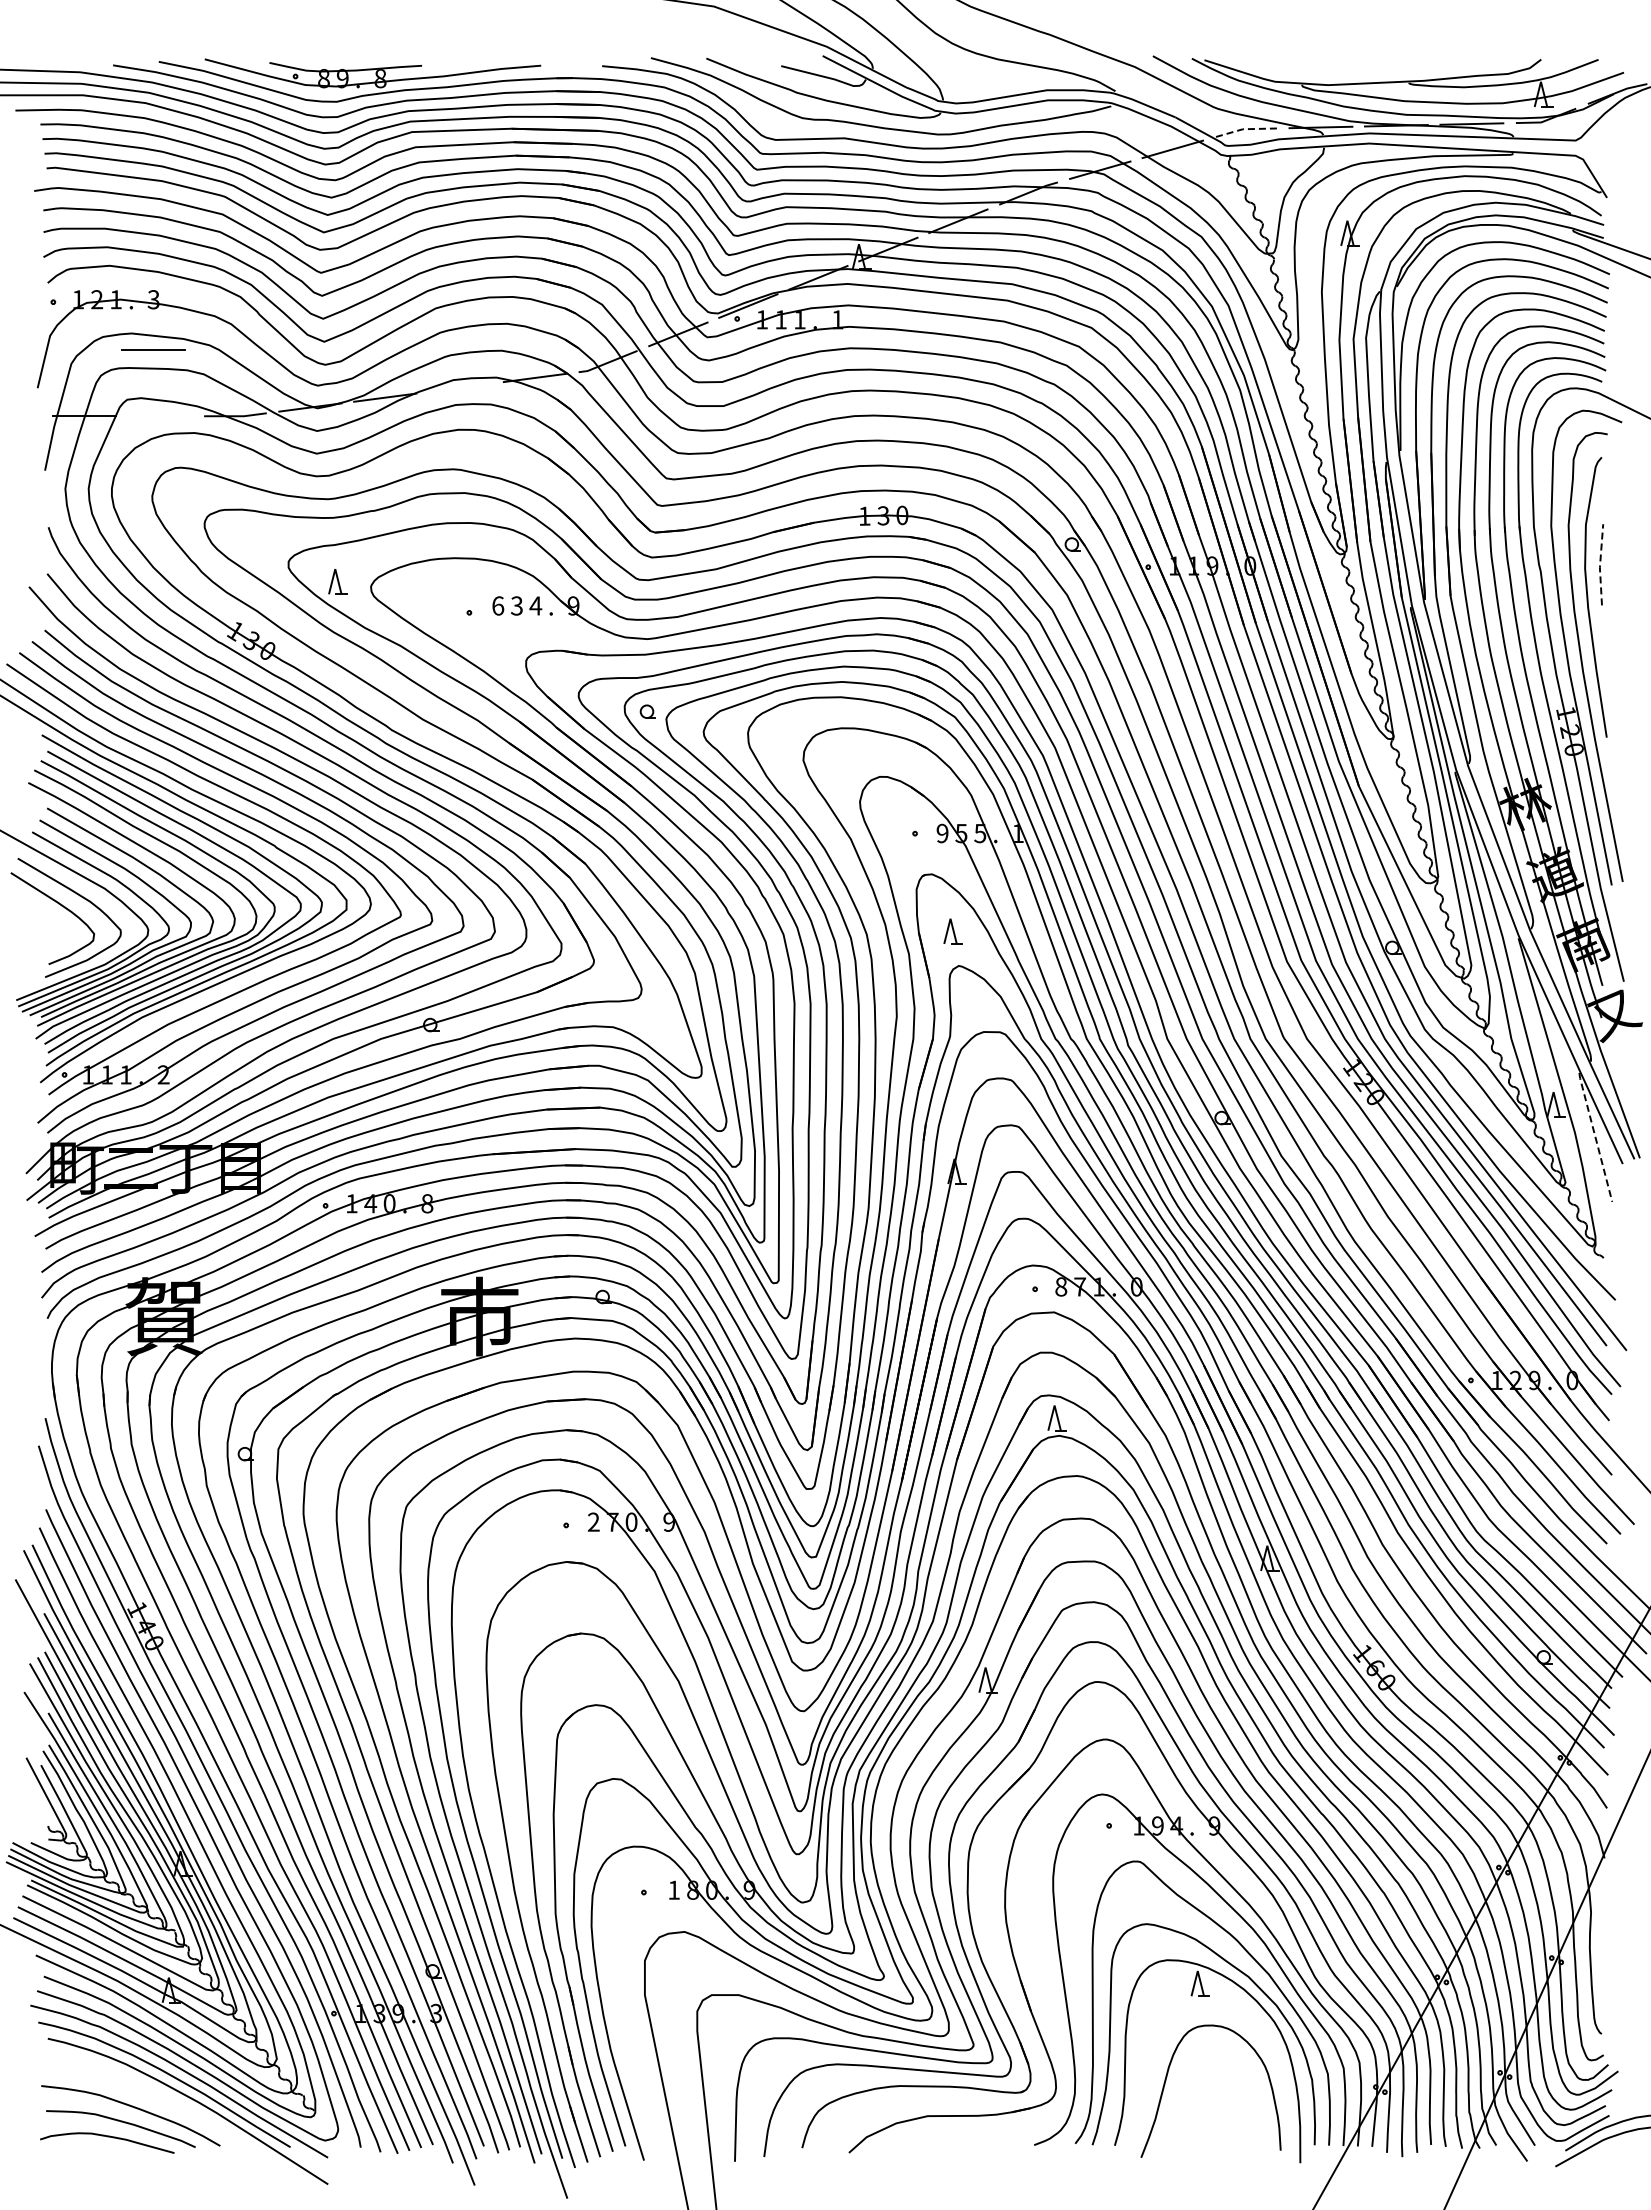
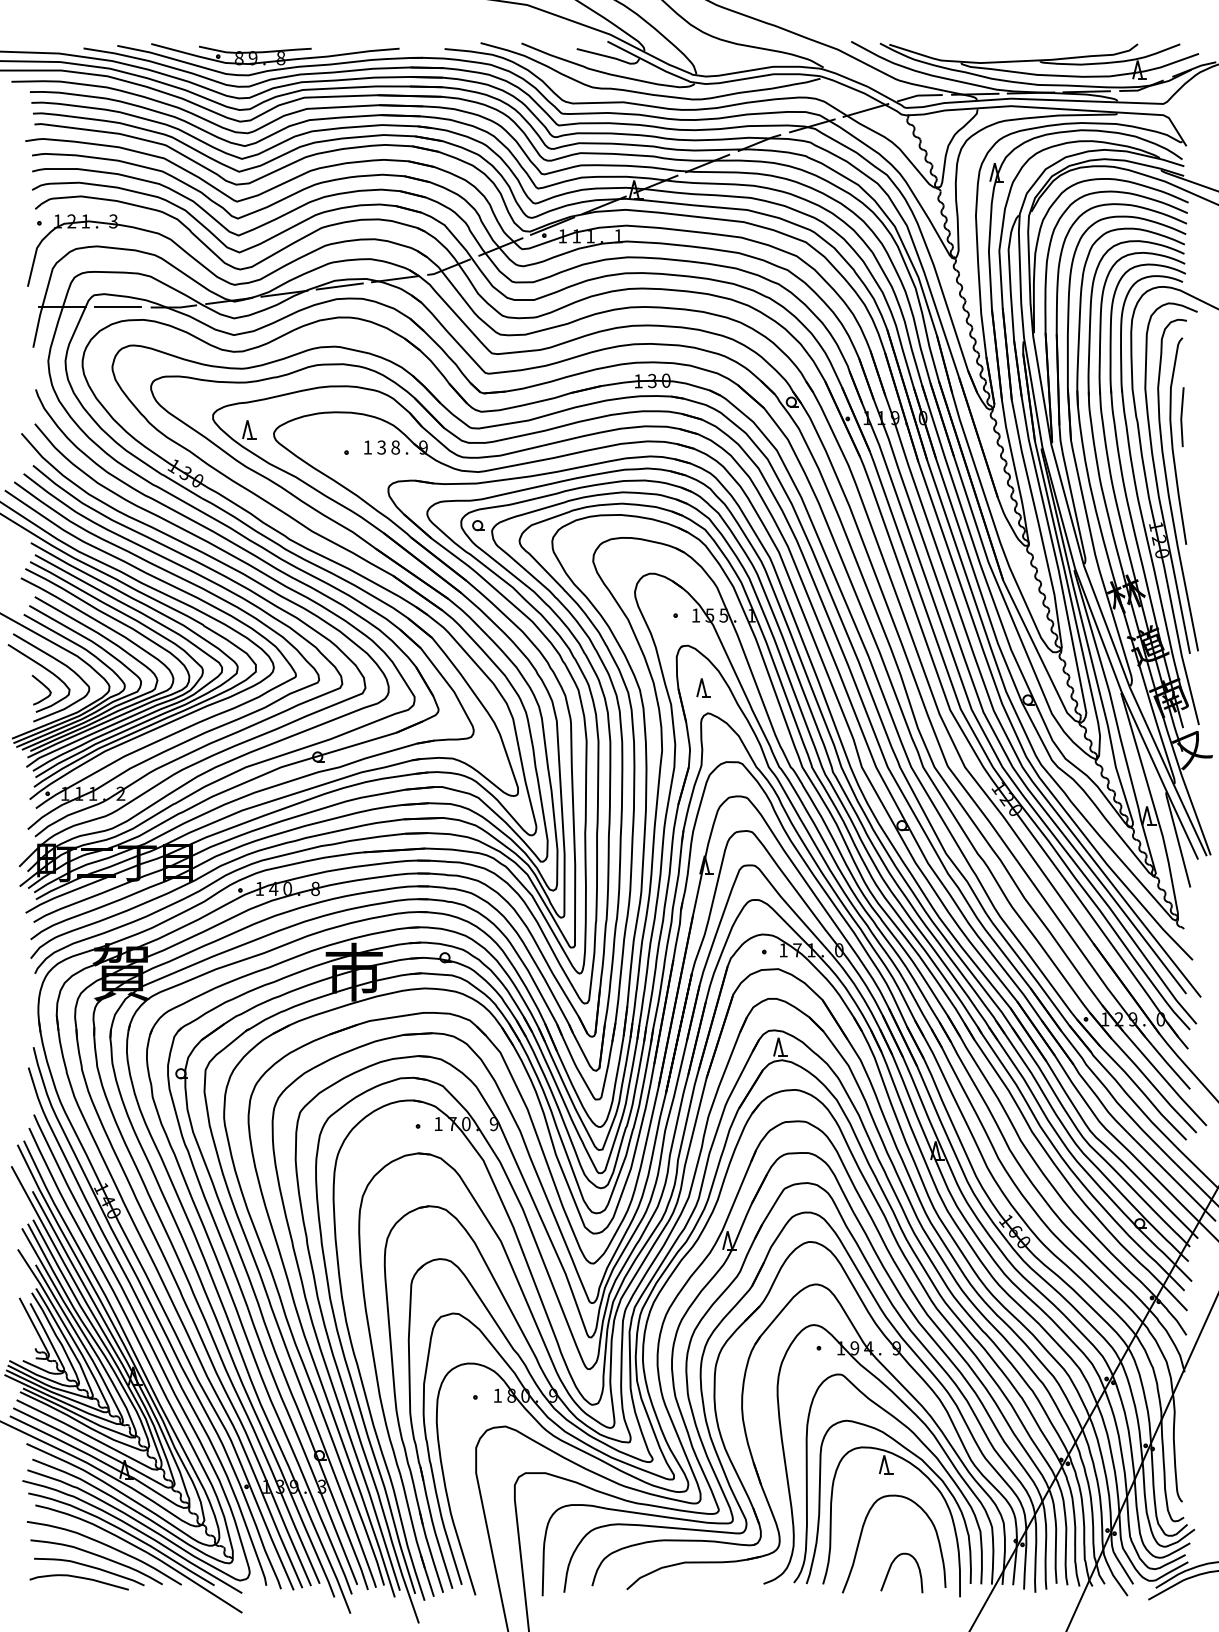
line: (1244, 129) -> (918, 95), dashed -> solid
line: (153, 349) -> (118, 306), moved
line: (459, 387) -> (339, 286), added
line: (1600, 564) -> (1181, 416), dashed -> solid
text: (498, 605) -> (368, 447), 6 -> 1
text: (535, 605) -> (395, 447), 4 -> 8
text: (942, 833) -> (695, 615), 9 -> 1
curve: (58, 928) -> (43, 685), added
line: (1595, 1137) -> (1177, 839), dashed -> solid
text: (1061, 1286) -> (783, 950), 8 -> 1
text: (593, 1521) -> (438, 1123), 2 -> 1
curve: (145, 2094) -> (107, 1546), added
curve: (1205, 2126) -> (890, 1570), added

